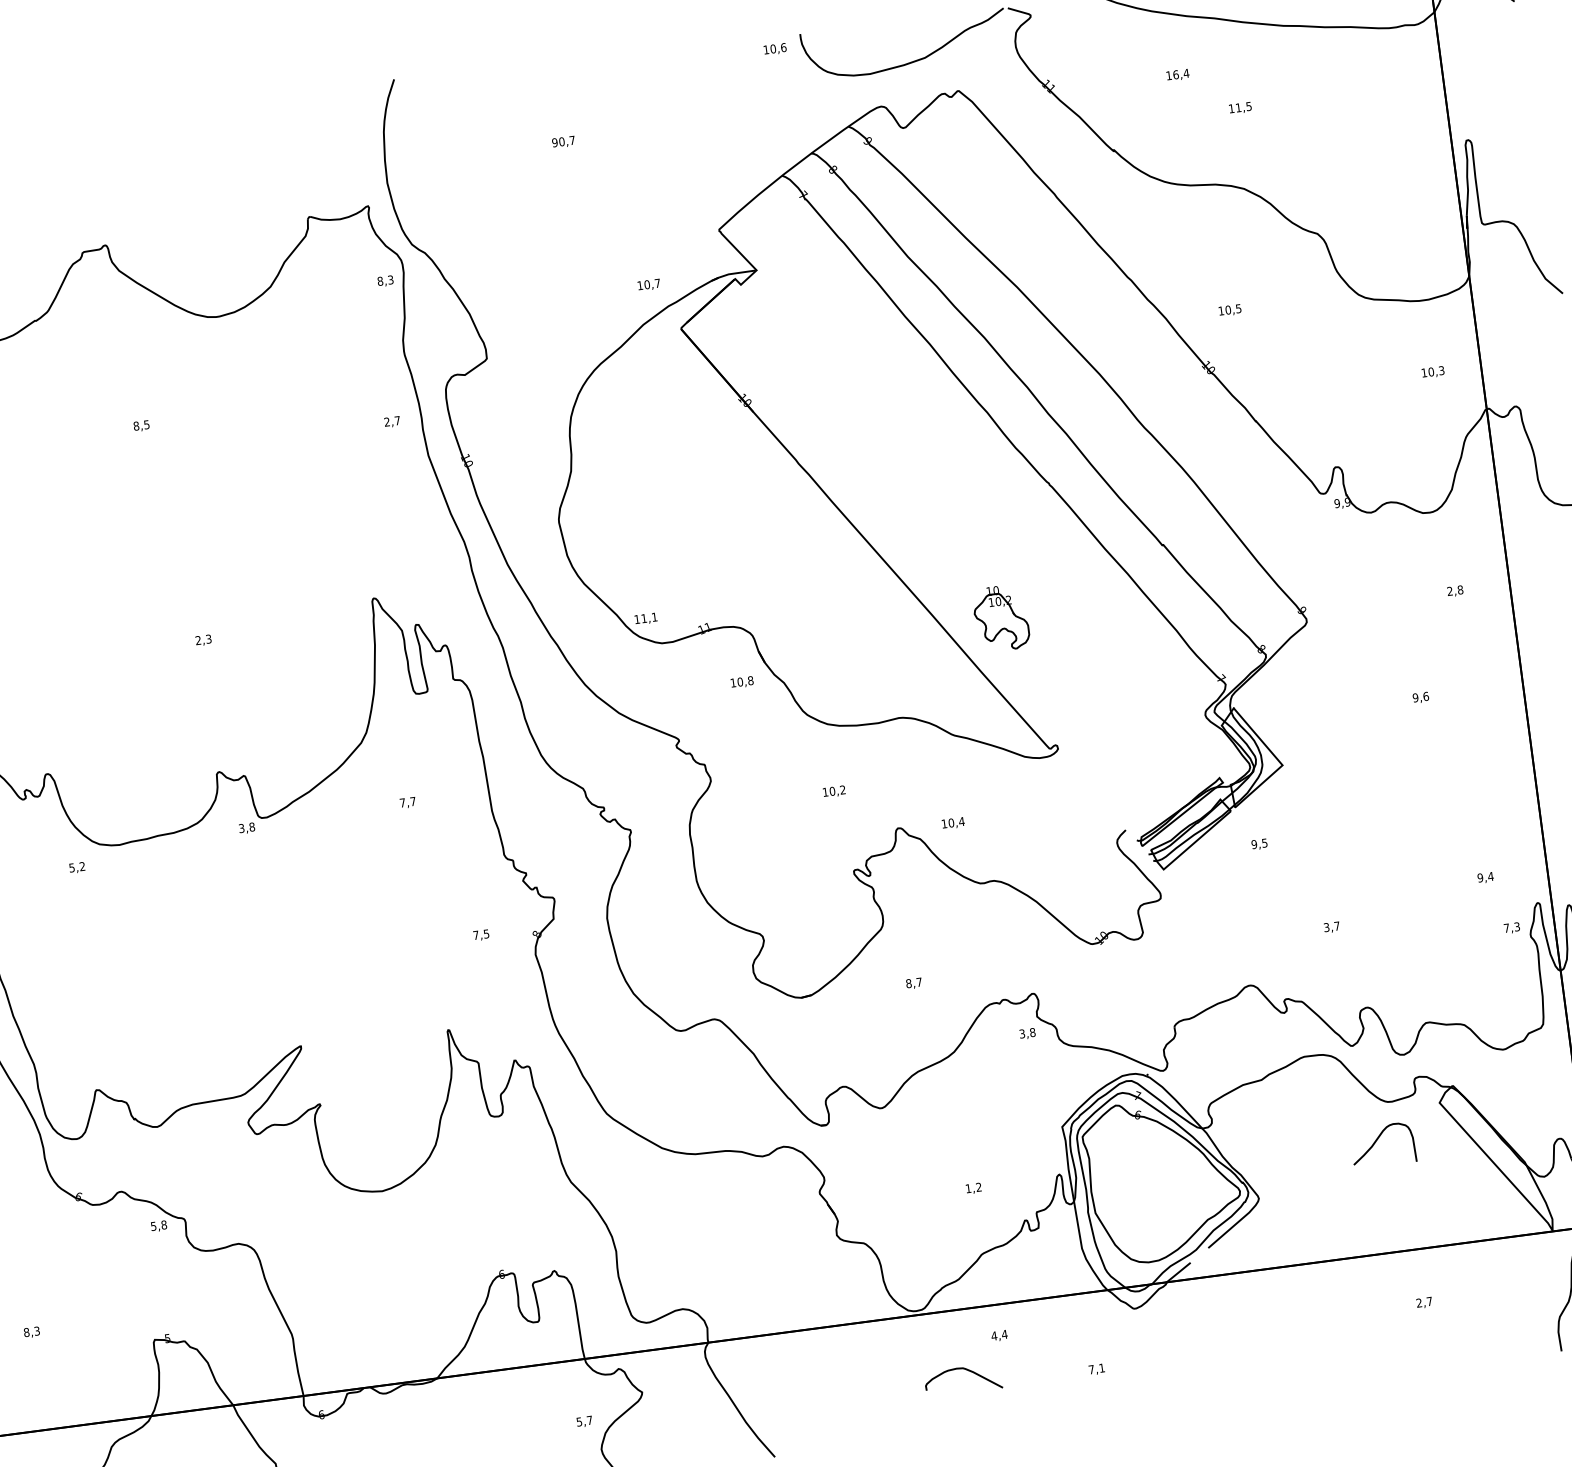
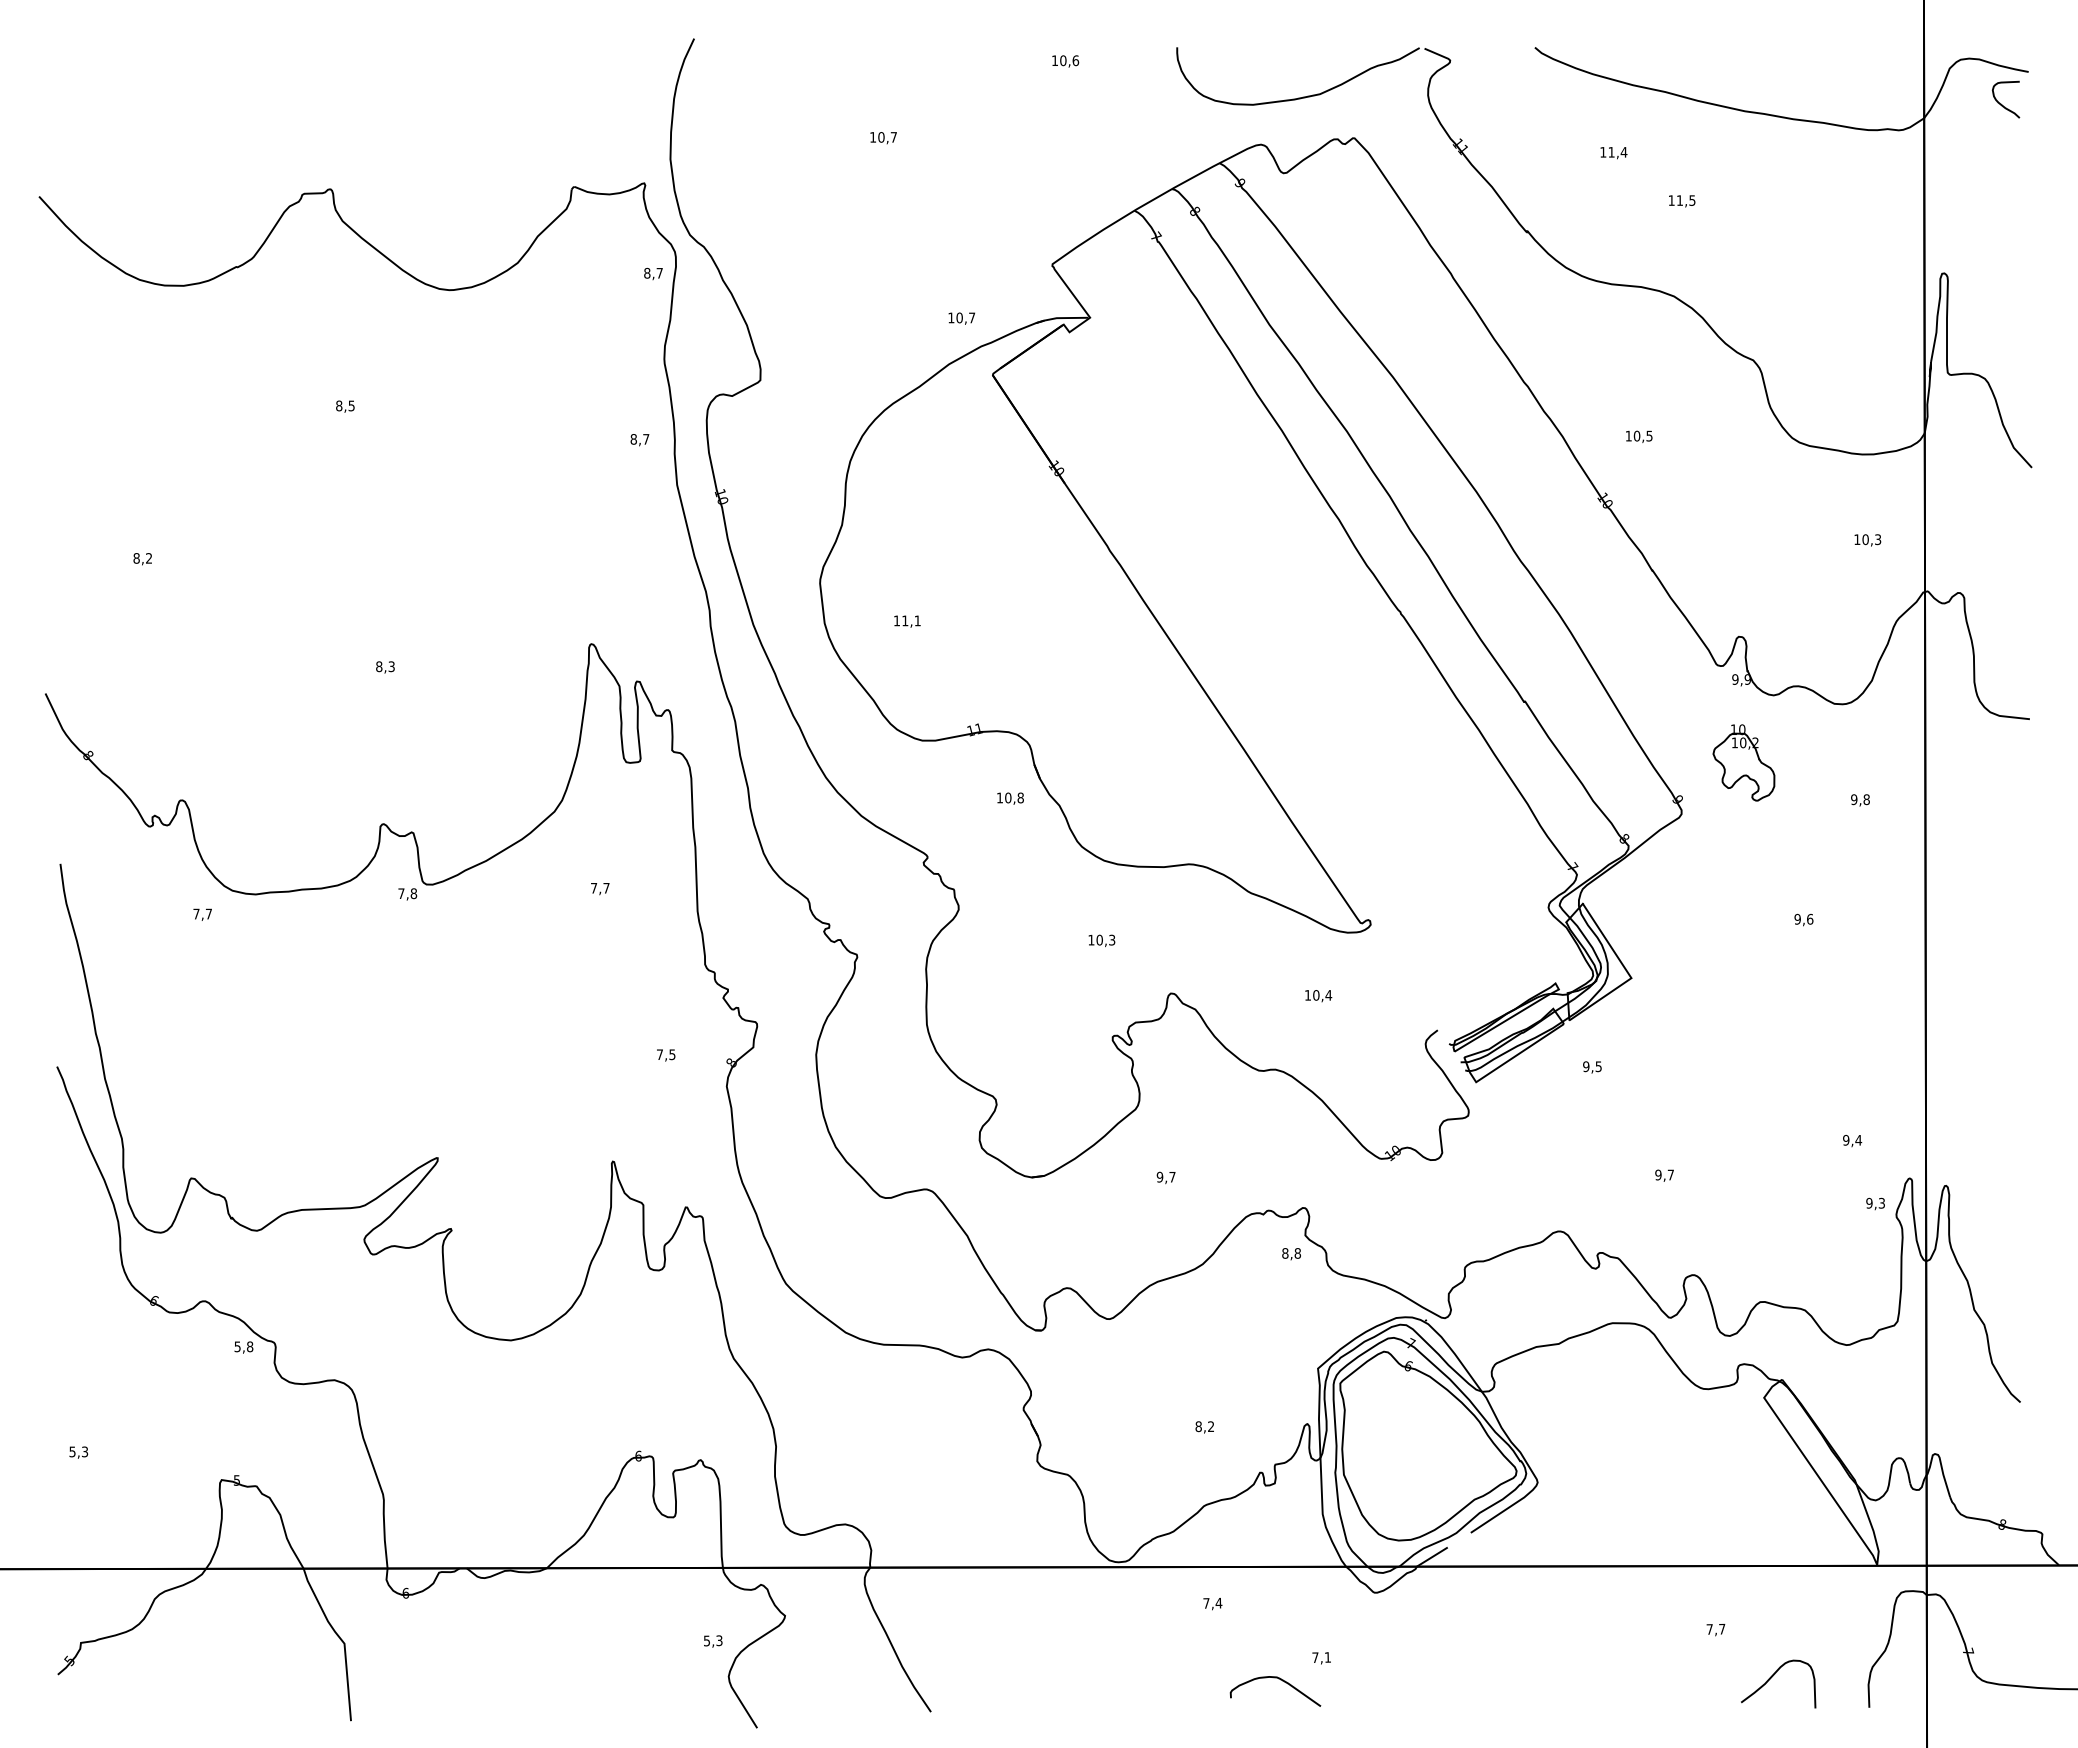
text: (775, 49) -> (1065, 61), moved
text: (1175, 74) -> (1611, 151), 16,4 -> 11,4
text: (554, 142) -> (872, 137), 90,7 -> 10,7
text: (390, 279) -> (659, 272), 8,3 -> 8,7
text: (386, 422) -> (633, 439), 2,7 -> 8,7
text: (1450, 591) -> (1854, 799), 2,8 -> 9,8
part: (1000, 617) -> (1743, 762), moved
text: (646, 618) -> (907, 621), moved
text: (198, 640) -> (379, 666), 2,3 -> 8,3
text: (843, 790) -> (1112, 940), 10,2 -> 10,3
text: (953, 823) -> (1318, 996), moved
text: (241, 828) -> (401, 893), 3,8 -> 7,8
text: (77, 866) -> (202, 913), 5,2 -> 7,7
text: (1326, 927) -> (1658, 1174), 3,7 -> 9,7
text: (1506, 927) -> (1869, 1202), 7,3 -> 9,3
text: (908, 983) -> (1159, 1177), 8,7 -> 9,7
text: (1022, 1033) -> (1285, 1253), 3,8 -> 8,8
curve: (1377, 1140) -> (1772, 1677), moved
text: (968, 1188) -> (1198, 1426), 1,2 -> 8,2
text: (1419, 1303) -> (1709, 1629), 2,7 -> 7,7
text: (26, 1332) -> (72, 1451), 8,3 -> 5,3
text: (994, 1336) -> (1206, 1603), 4,4 -> 7,4
curve: (966, 1370) -> (1280, 1680), moved
text: (589, 1420) -> (719, 1640), 5,7 -> 5,3

